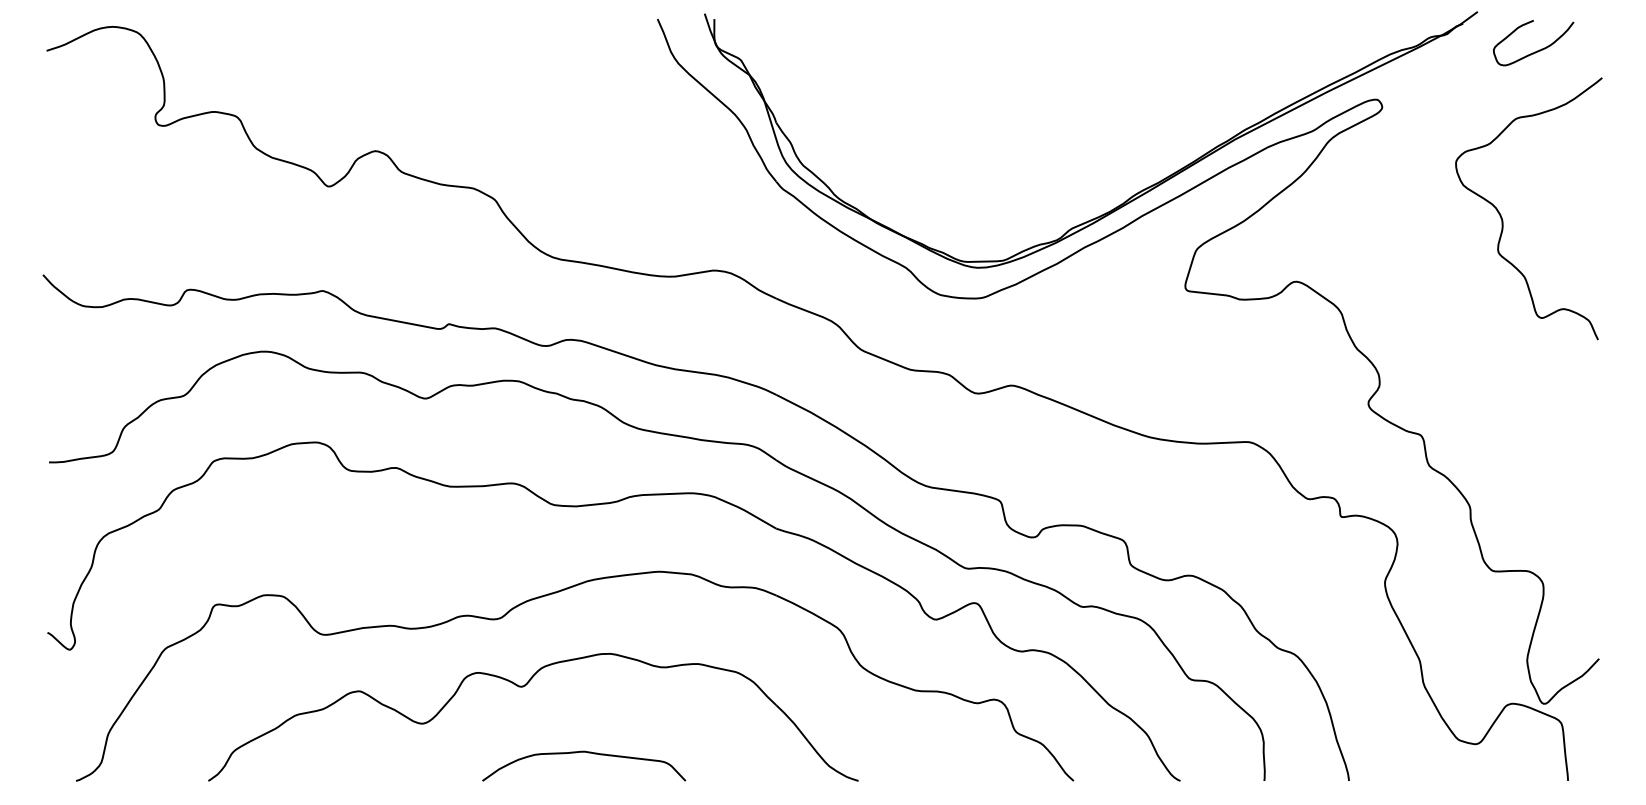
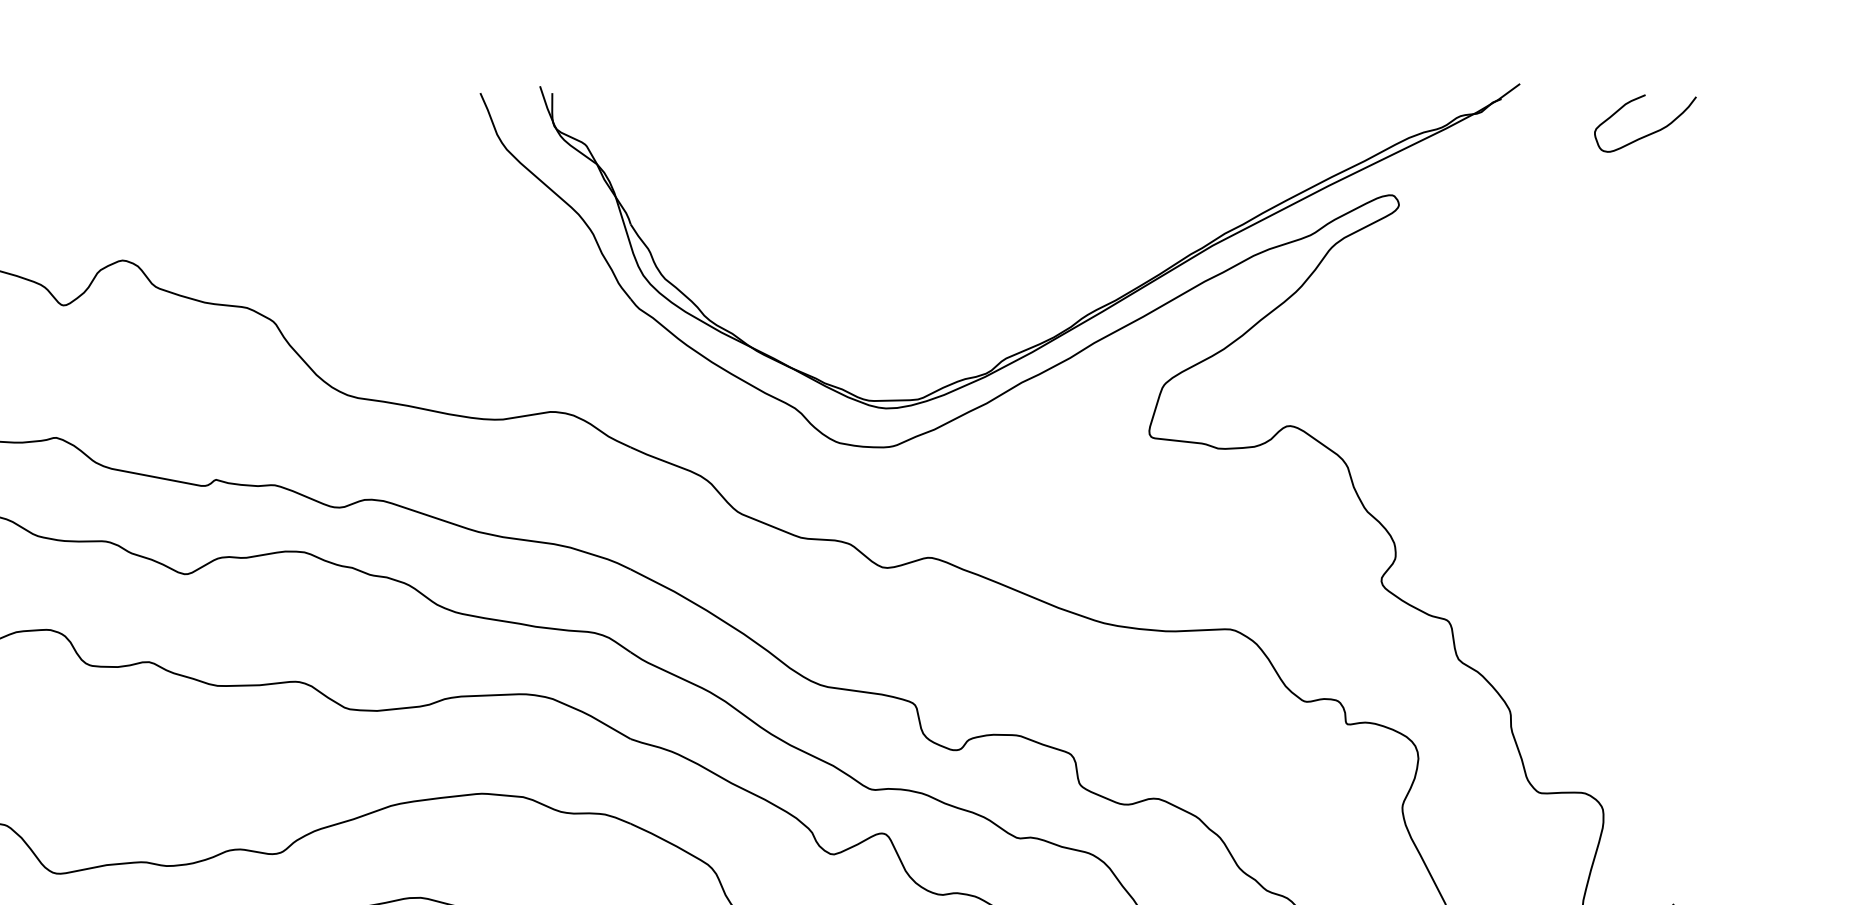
curve: (1537, 50) -> (1650, 132), moved
curve: (1502, 217) -> (1551, 344), removed

